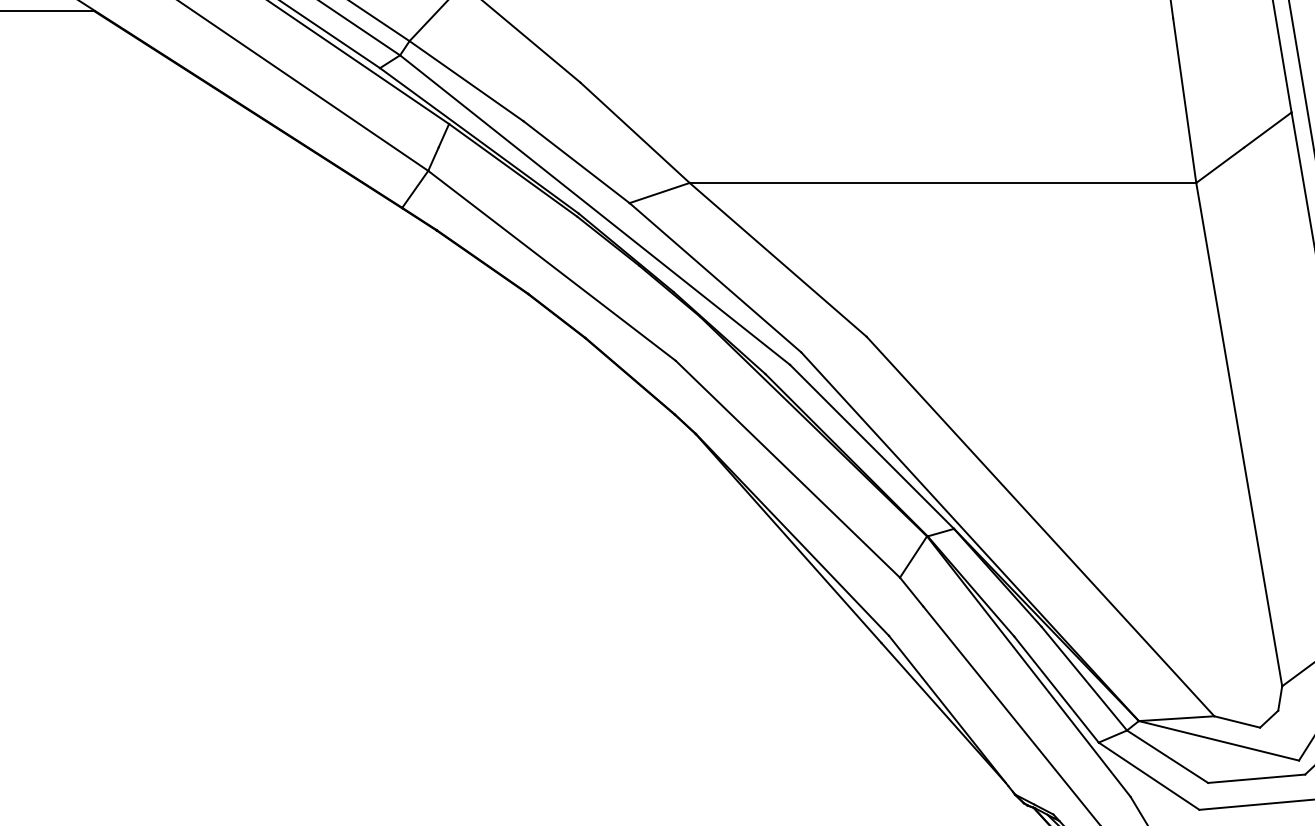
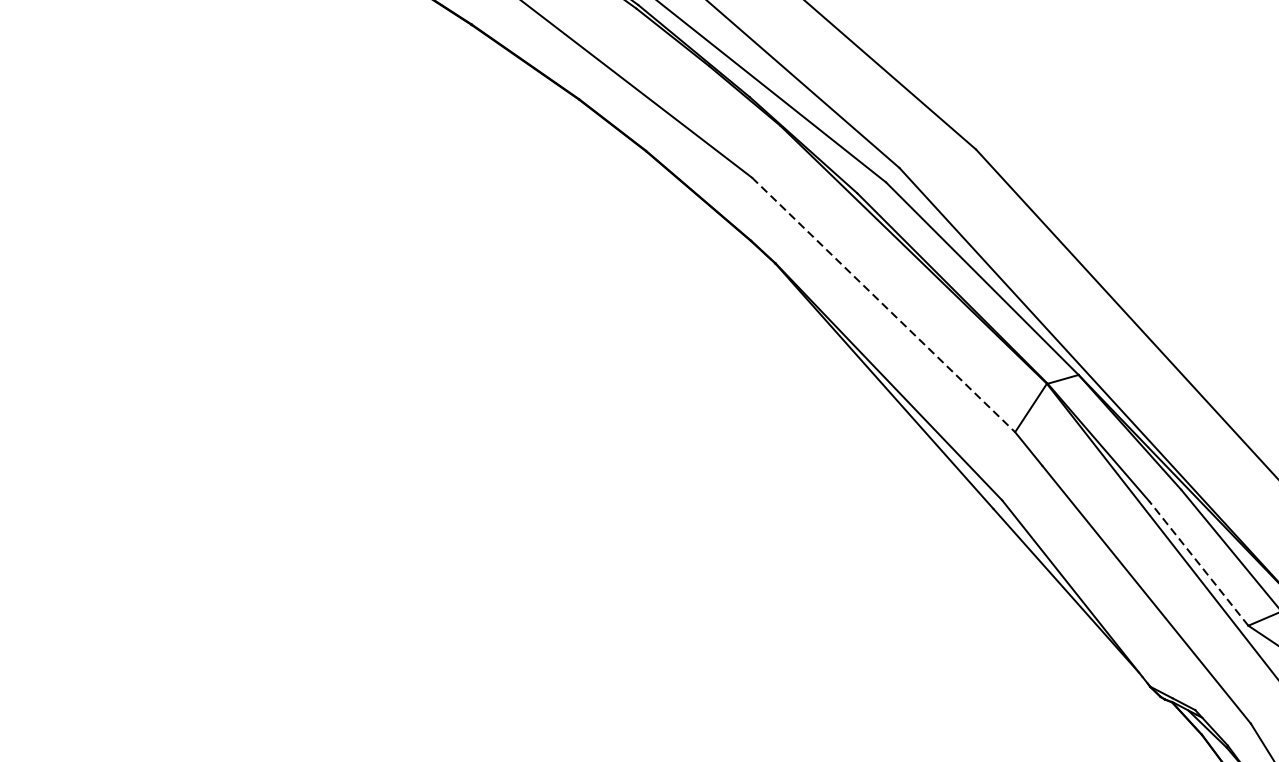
line: (787, 469) -> (883, 305), solid -> dashed
line: (1056, 689) -> (1198, 563), solid -> dashed

